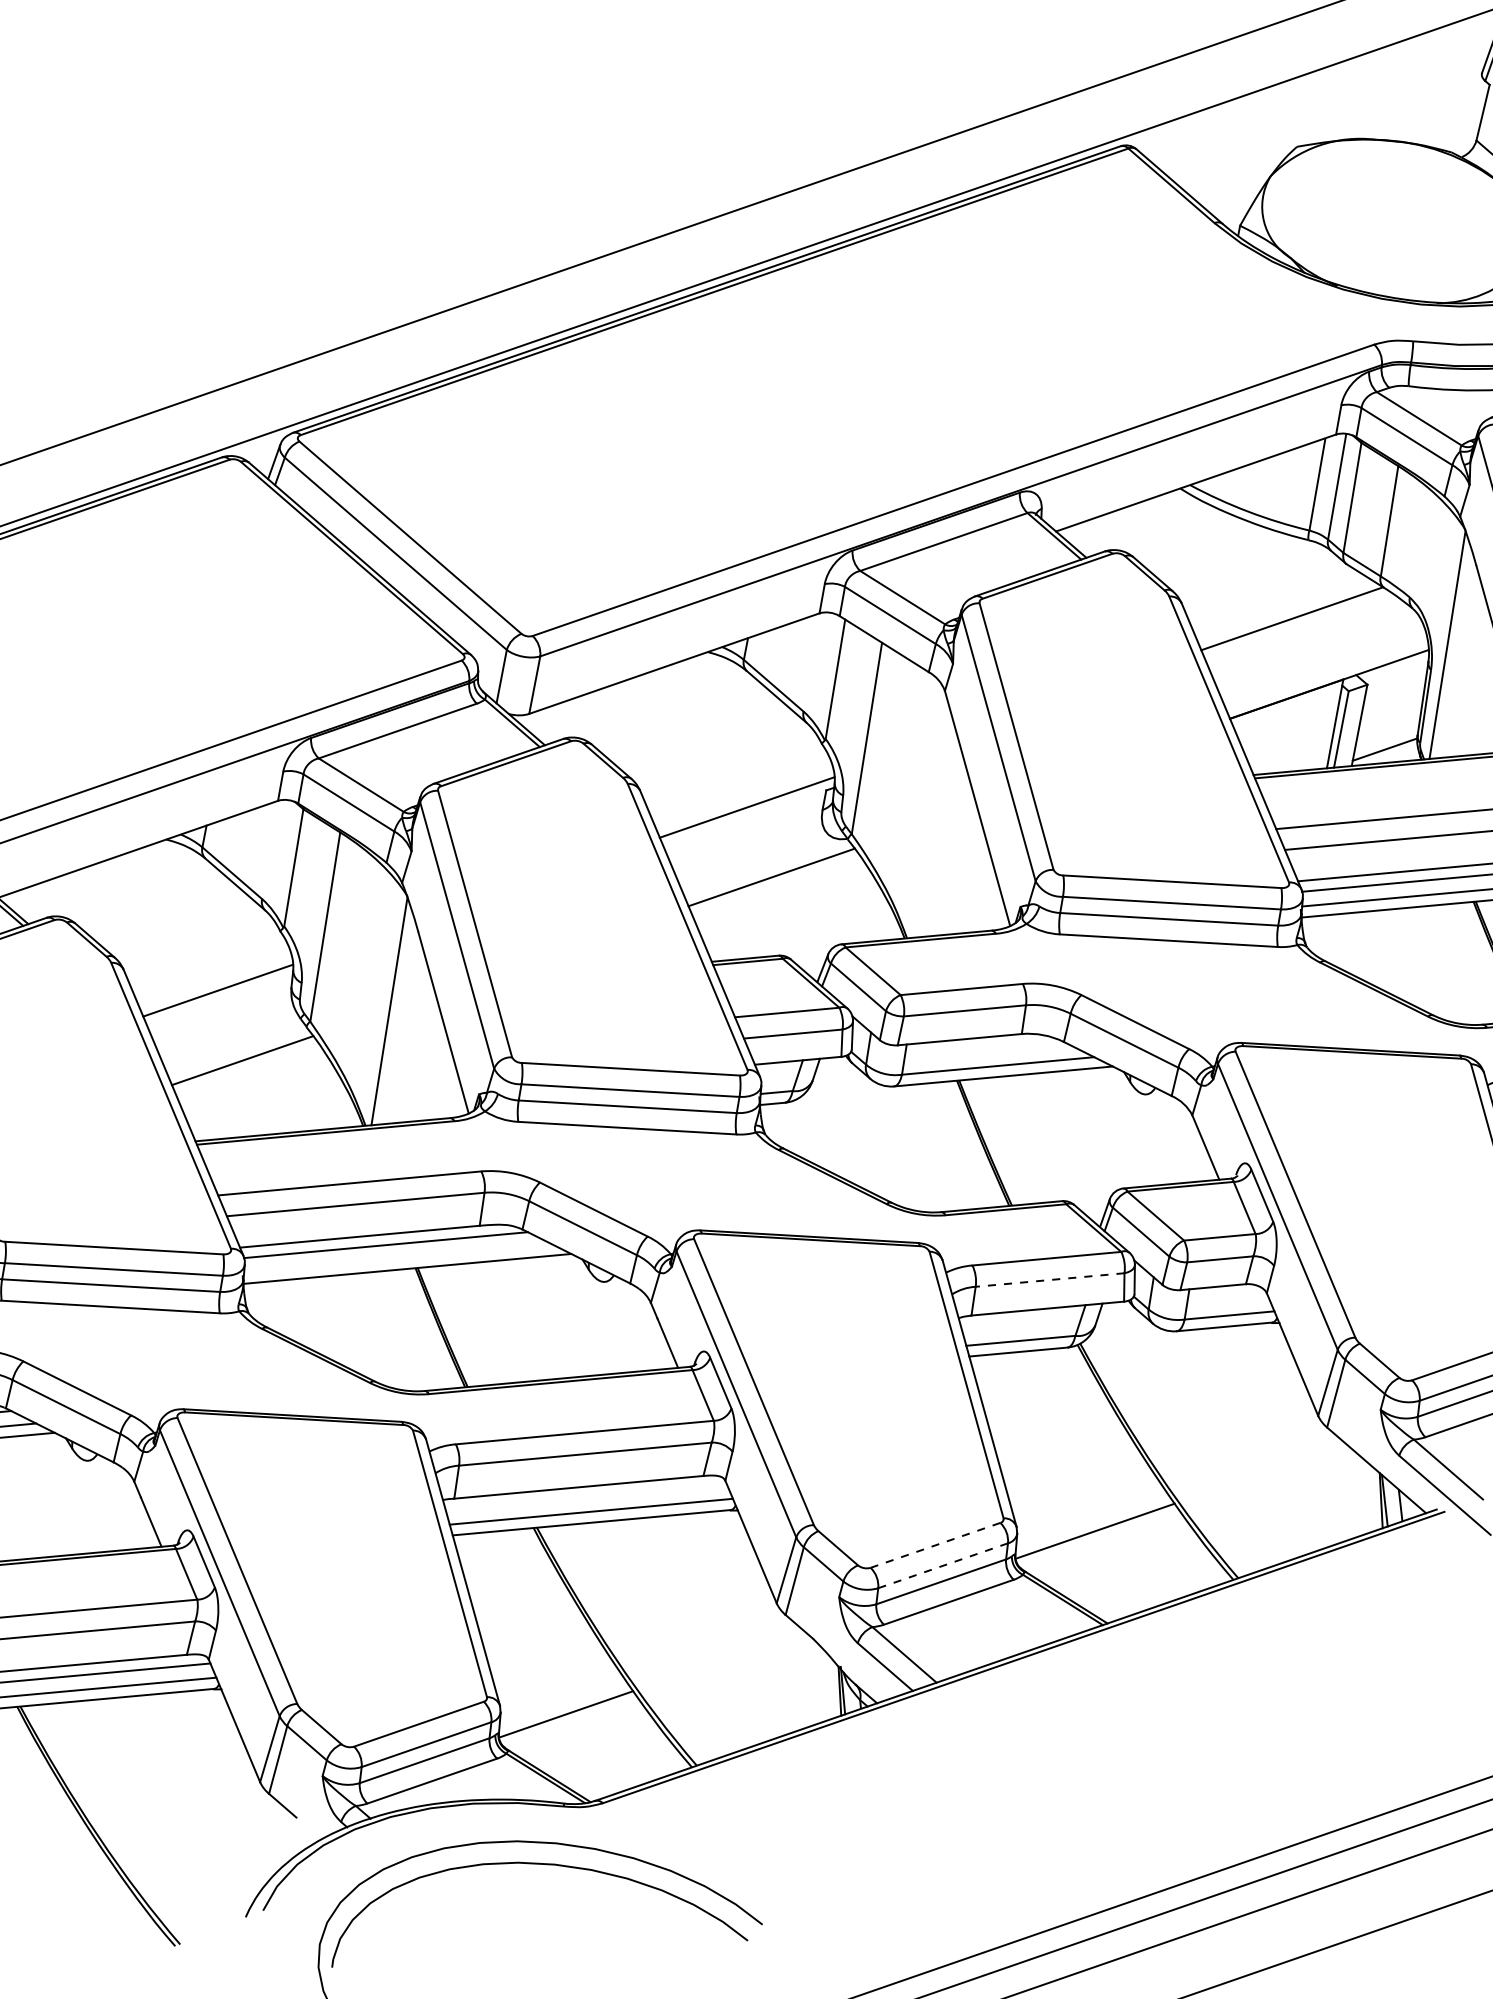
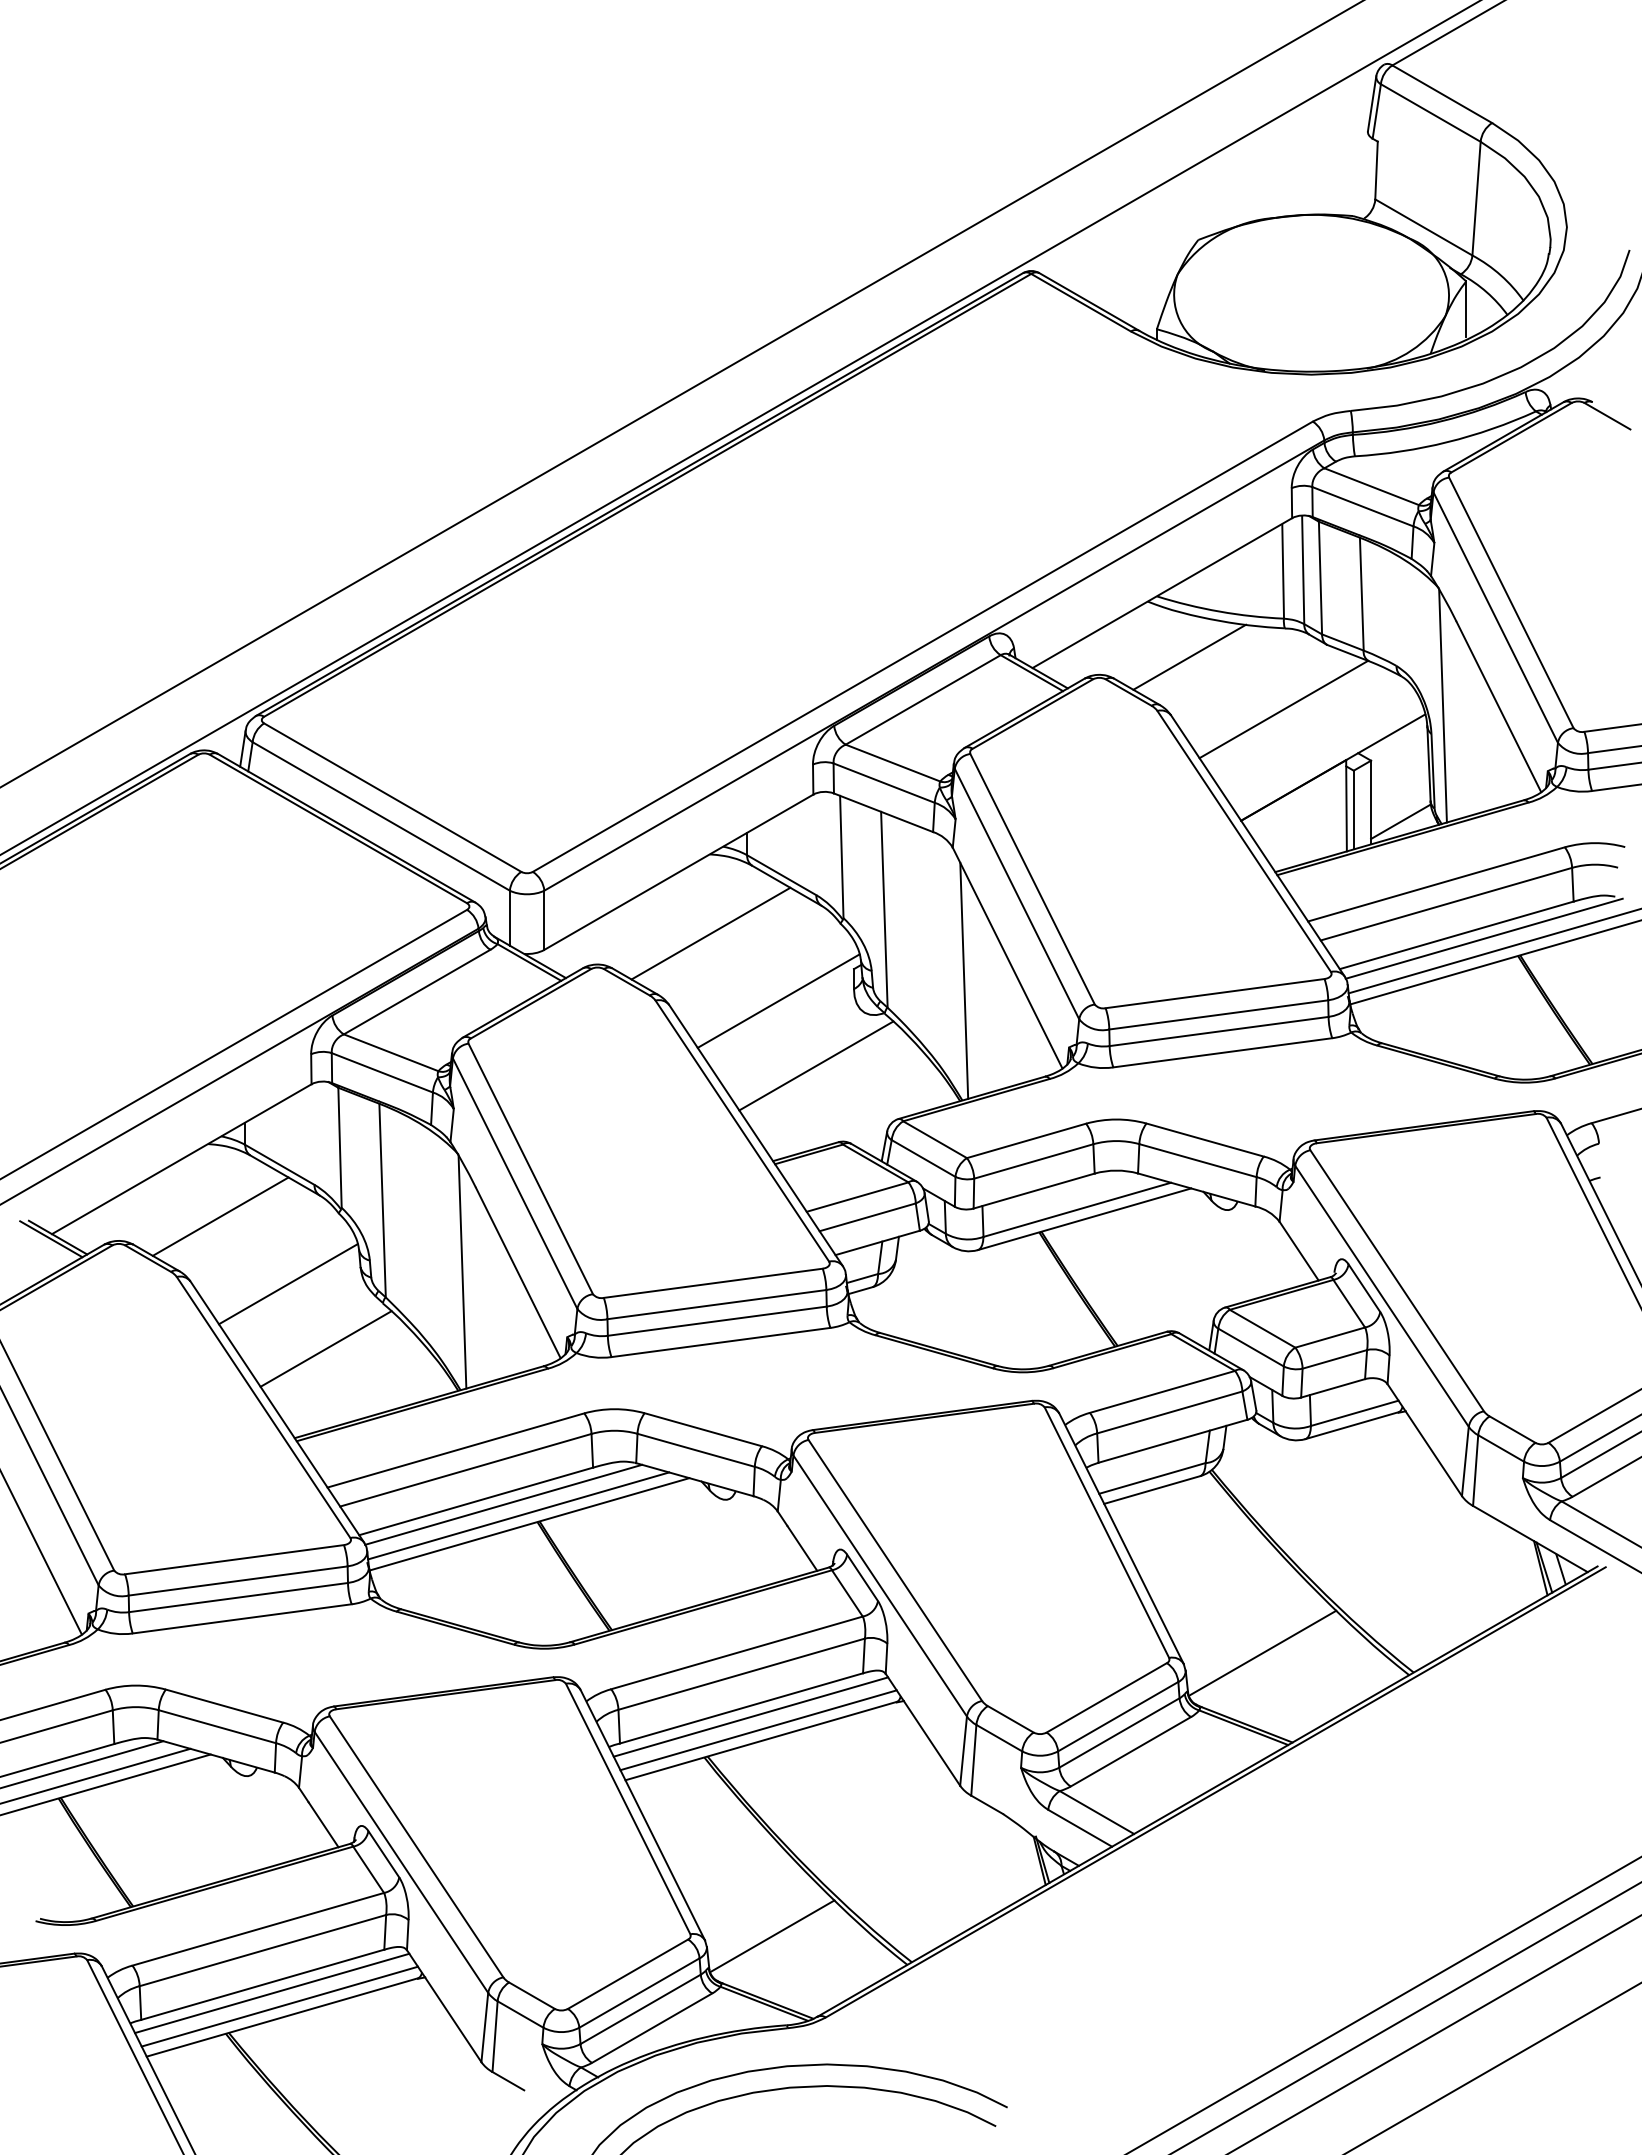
line: (1210, 549) -> (1189, 656), added
line: (693, 729) -> (710, 933), added
line: (931, 822) -> (964, 980), added
line: (164, 912) -> (220, 1216), added
line: (398, 1258) -> (518, 1515), added
line: (1049, 1280) -> (1169, 1412), dashed -> solid
line: (586, 1496) -> (750, 1716), added
line: (936, 1545) -> (1107, 1697), dashed -> solid
line: (942, 1565) -> (1117, 1716), dashed -> solid

